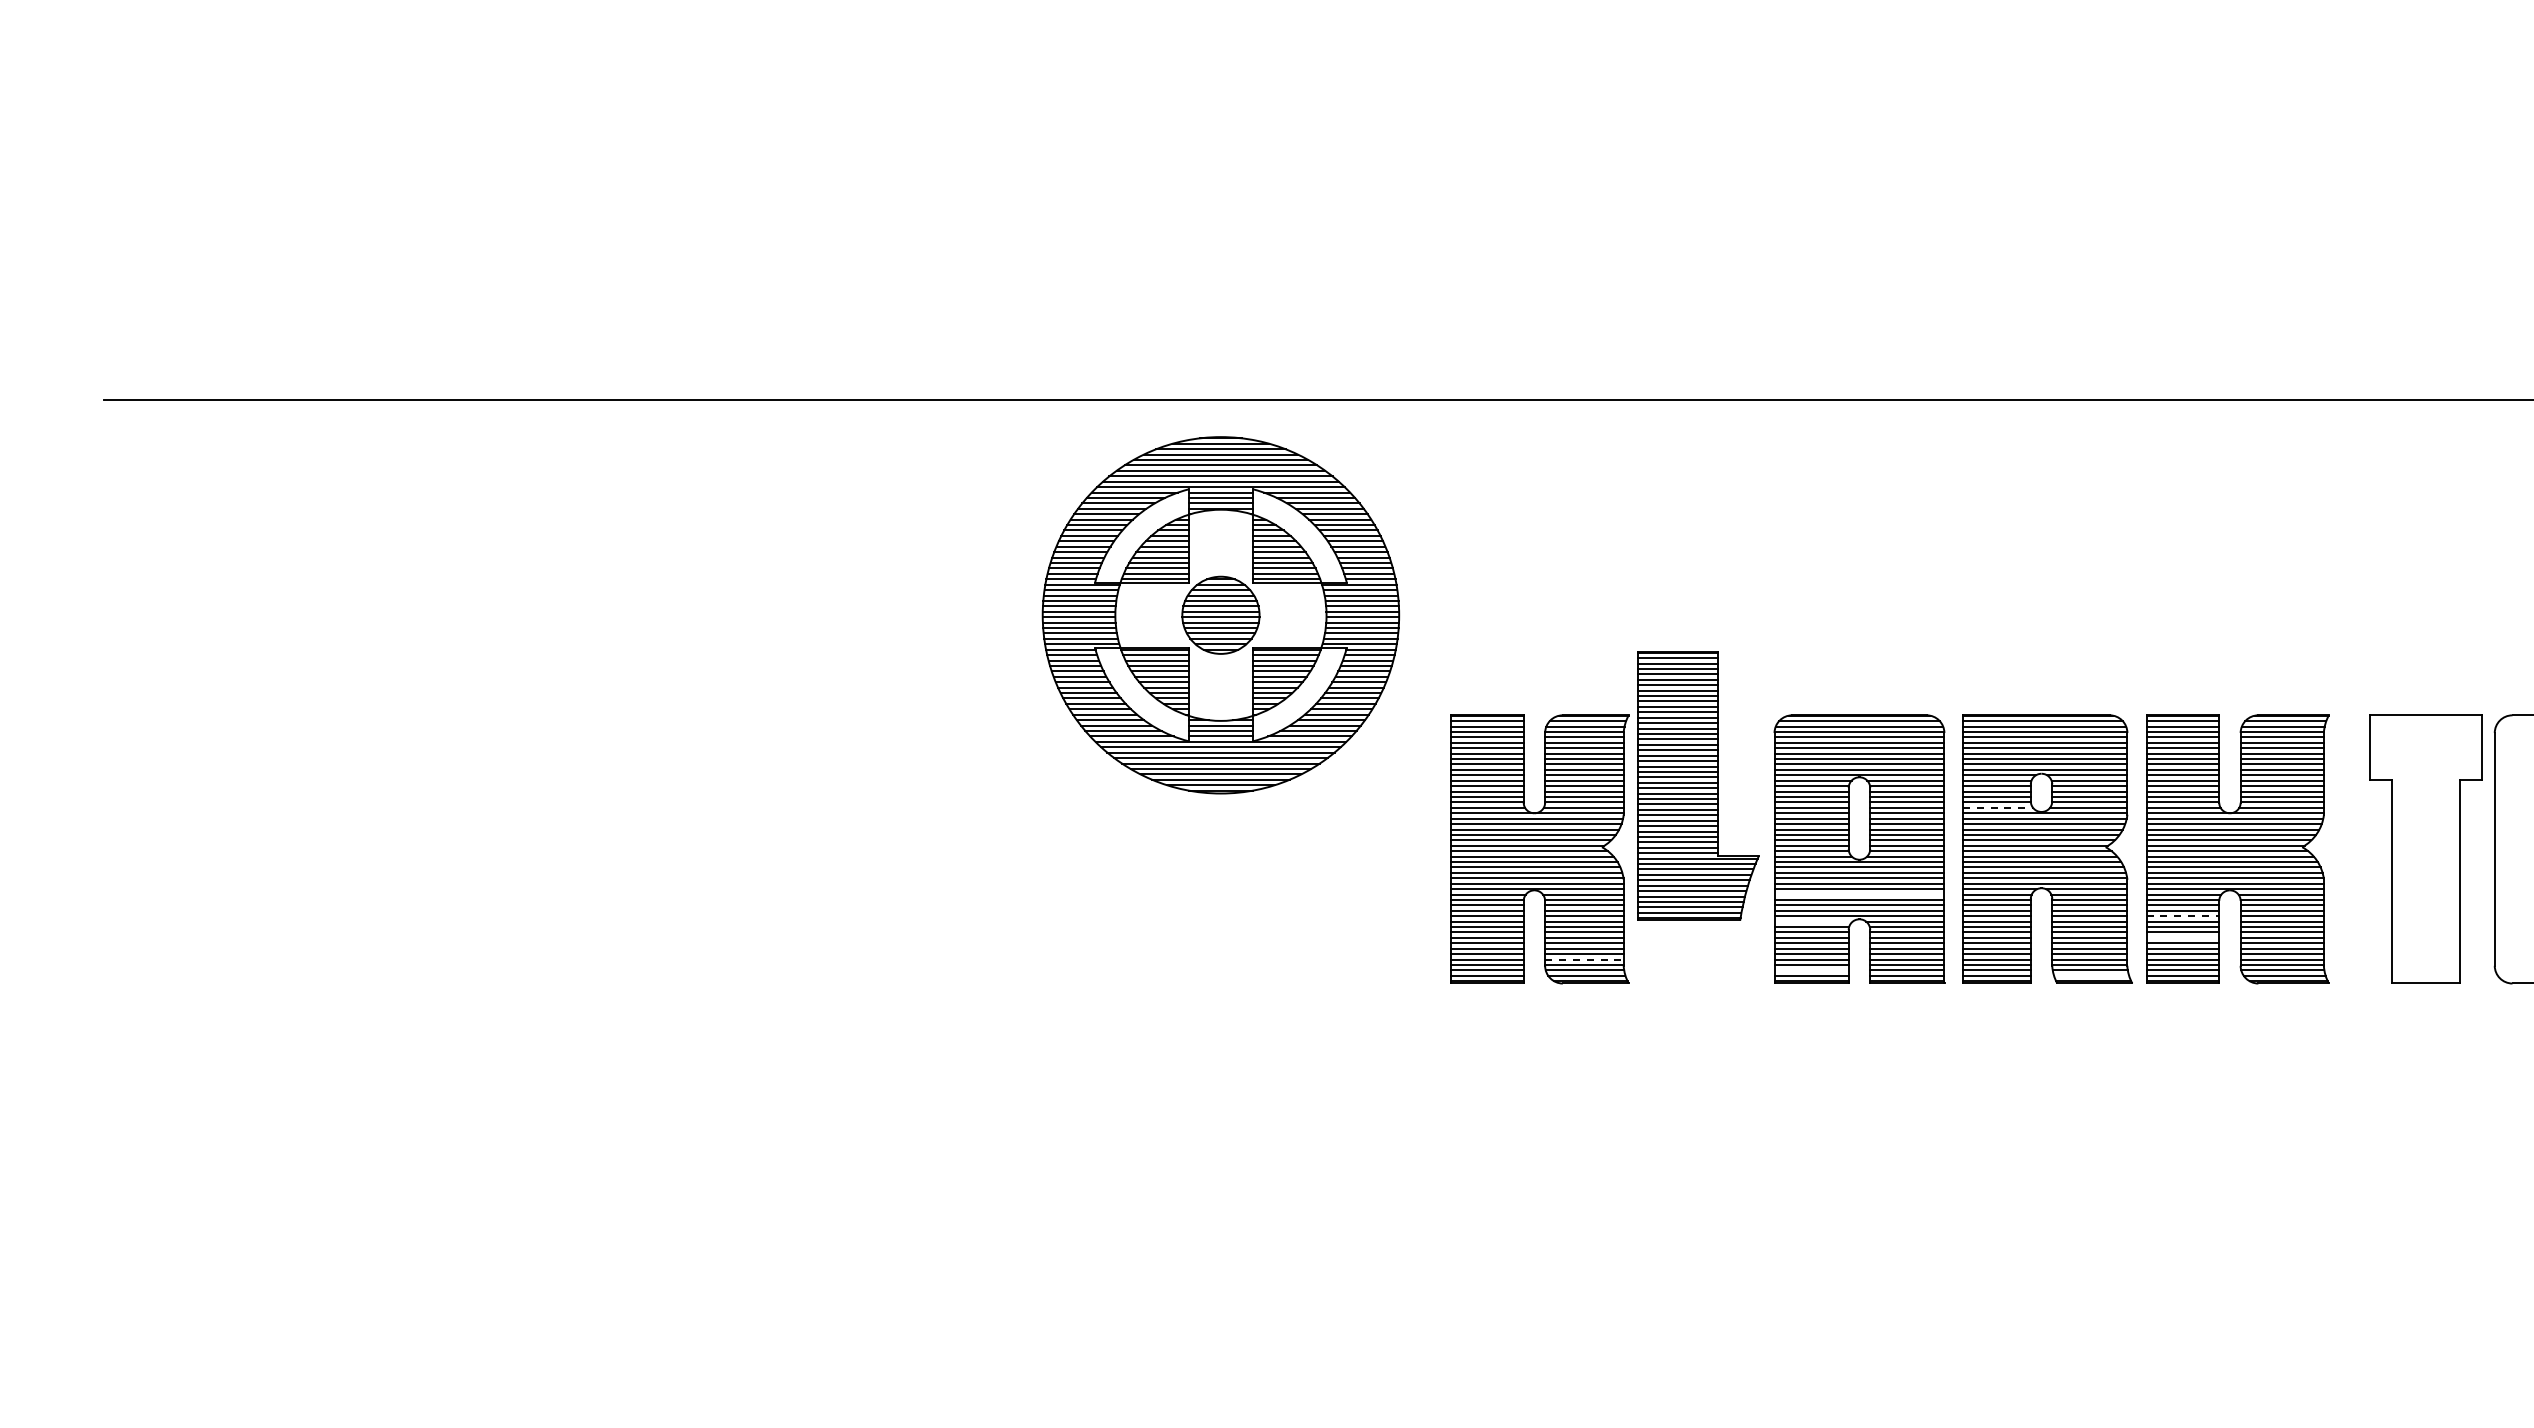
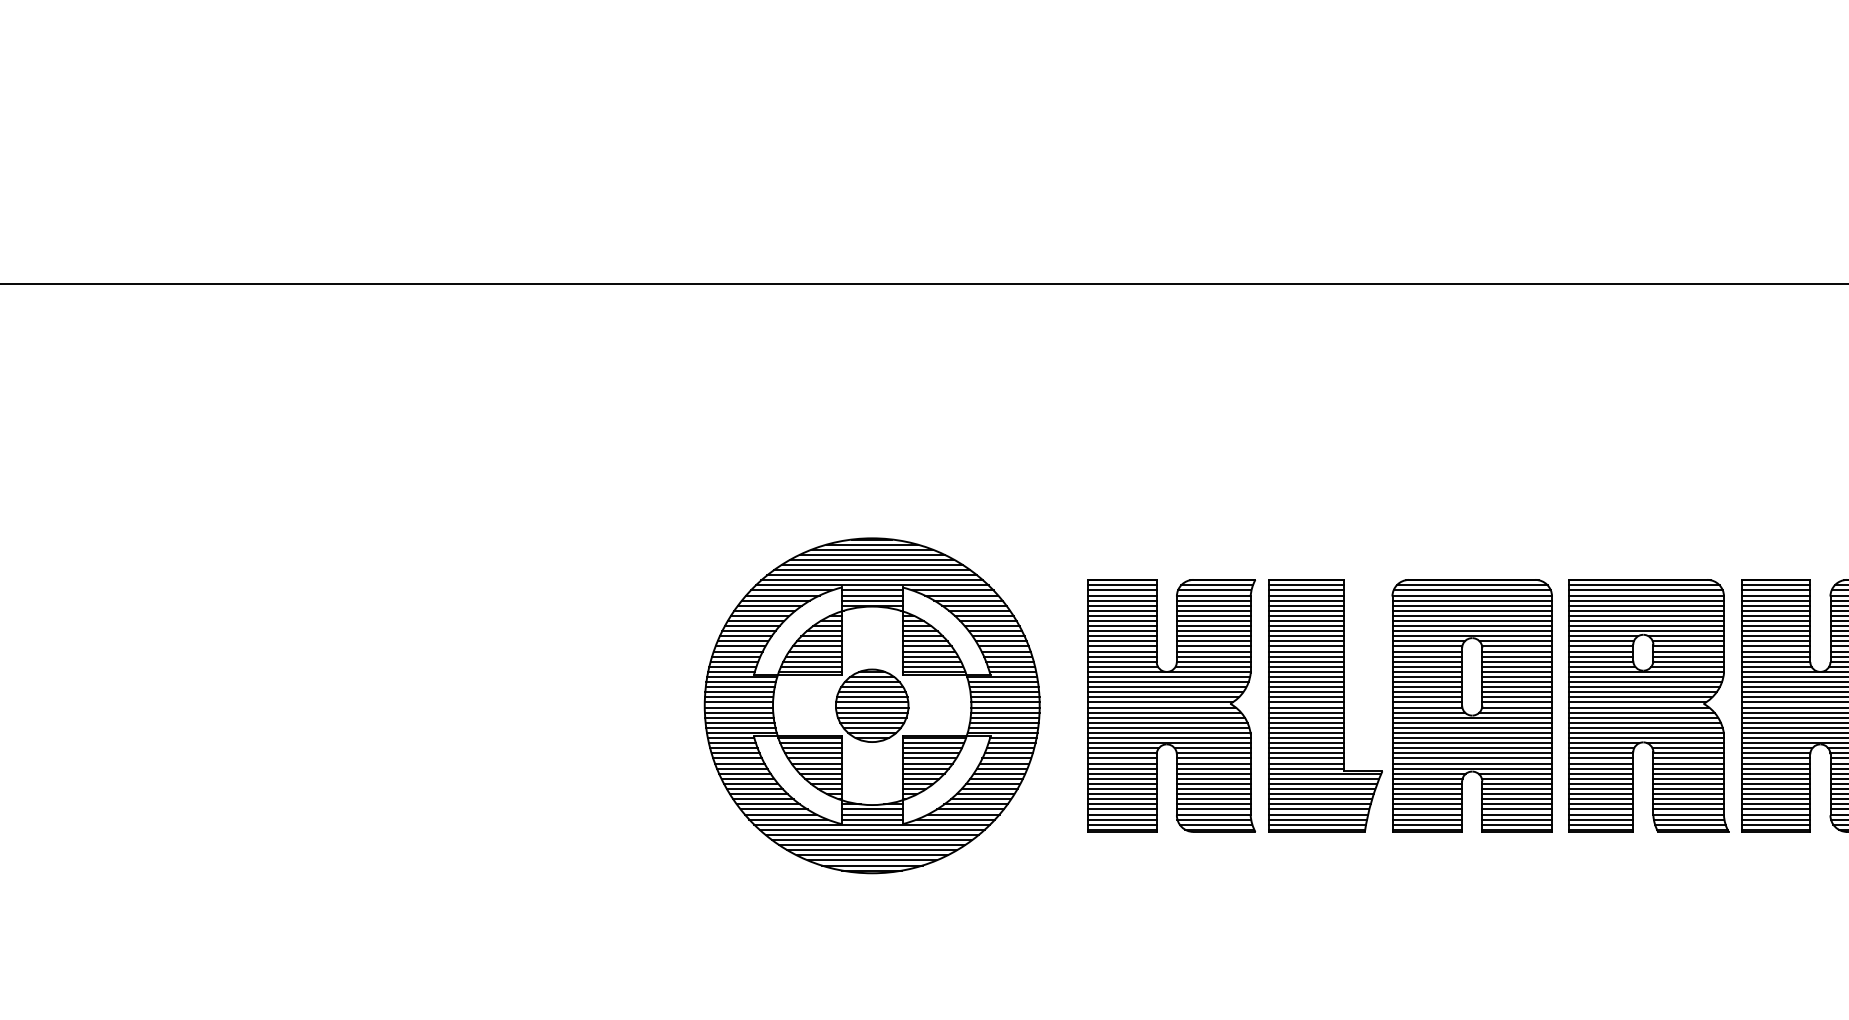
part: (1220, 615) -> (871, 705), moved
part: (1698, 785) -> (1325, 705), moved
line: (1998, 807) -> (1602, 666), dashed -> solid
line: (1859, 894) -> (1472, 748), added
line: (2183, 916) -> (1776, 768), dashed -> solid
line: (1813, 921) -> (1429, 773), added
line: (2182, 937) -> (1775, 788), added
line: (1584, 959) -> (1213, 809), dashed -> solid
line: (1811, 970) -> (1427, 819), added
line: (2091, 975) -> (1690, 824), added

